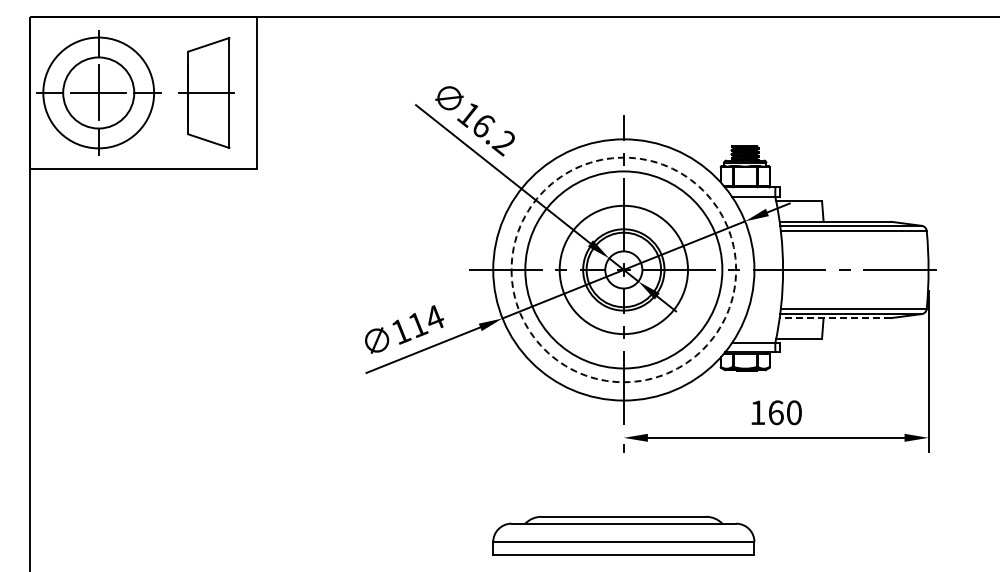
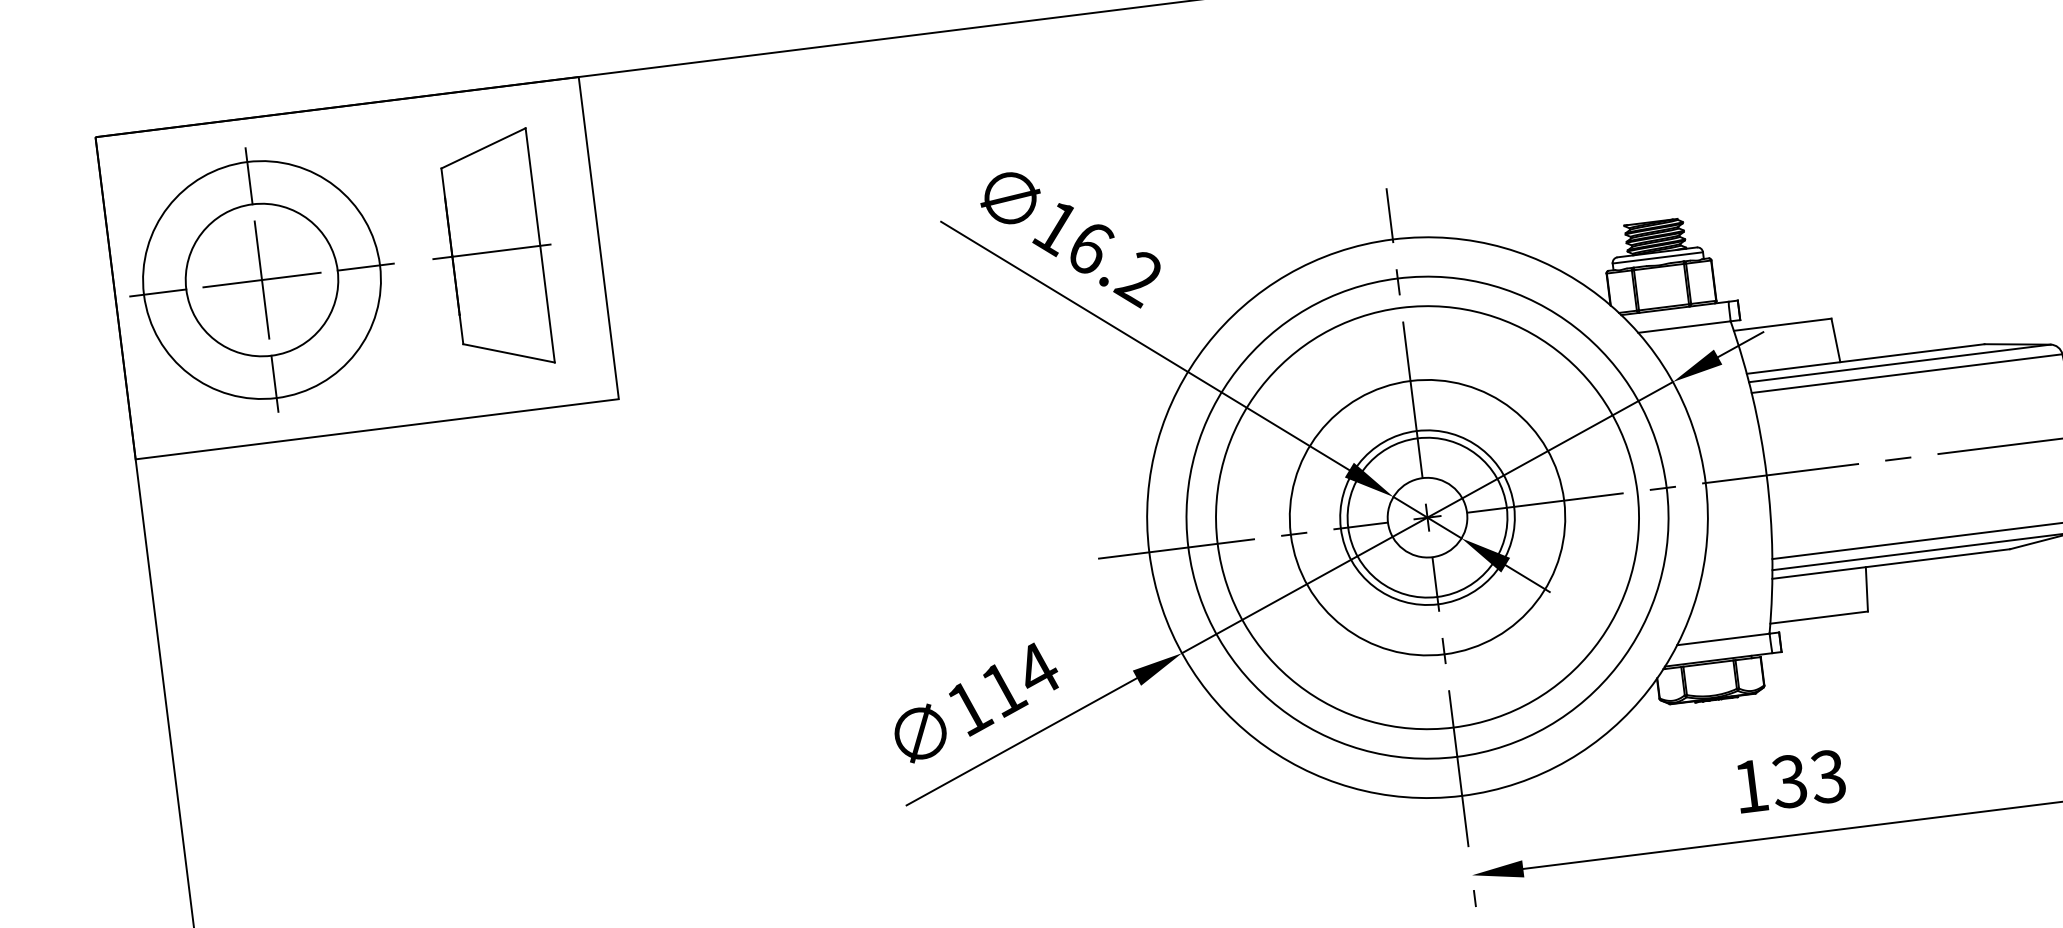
circle: (623, 269) -> (1426, 516), dashed -> solid
line: (835, 318) -> (1891, 564), dashed -> solid
text: (784, 412) -> (1807, 778), 160 -> 133

